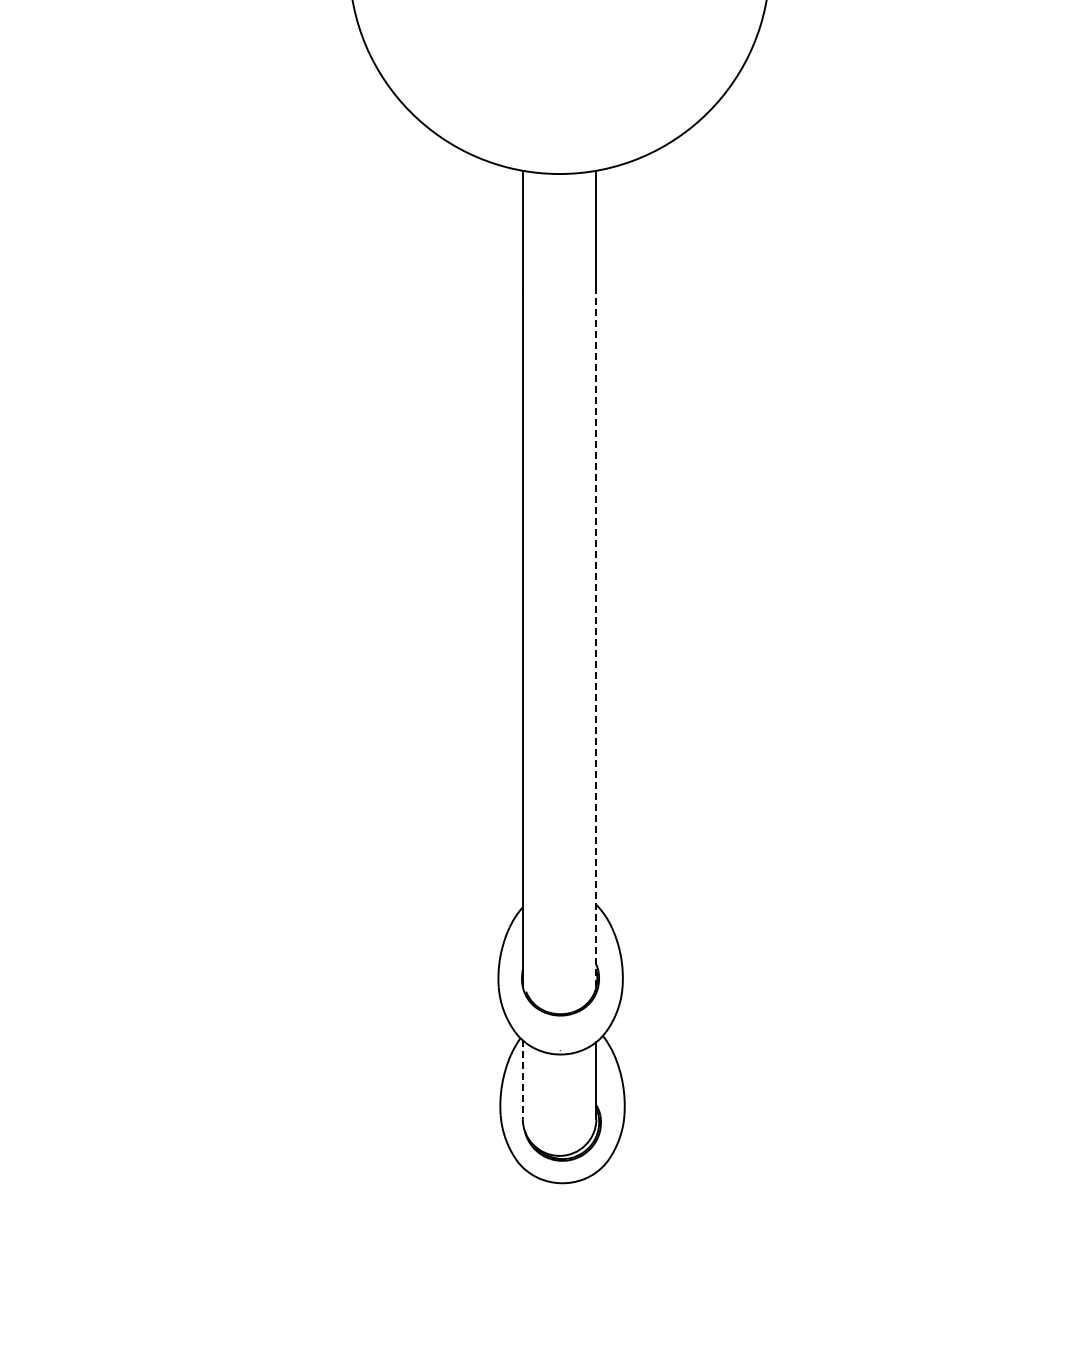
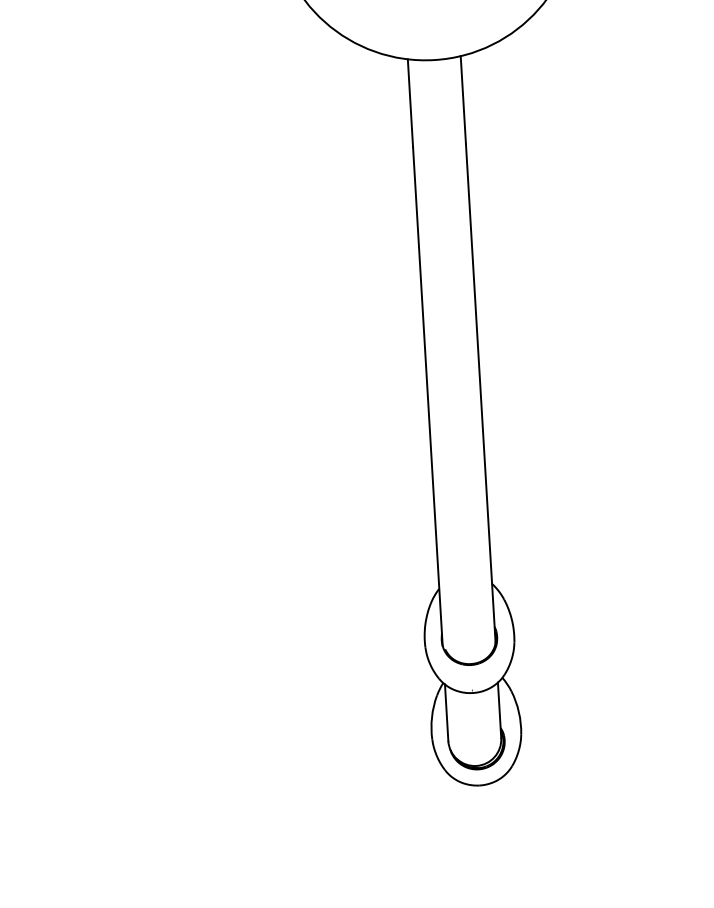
line: (596, 640) -> (480, 393), dashed -> solid
line: (522, 1080) -> (446, 713), dashed -> solid

